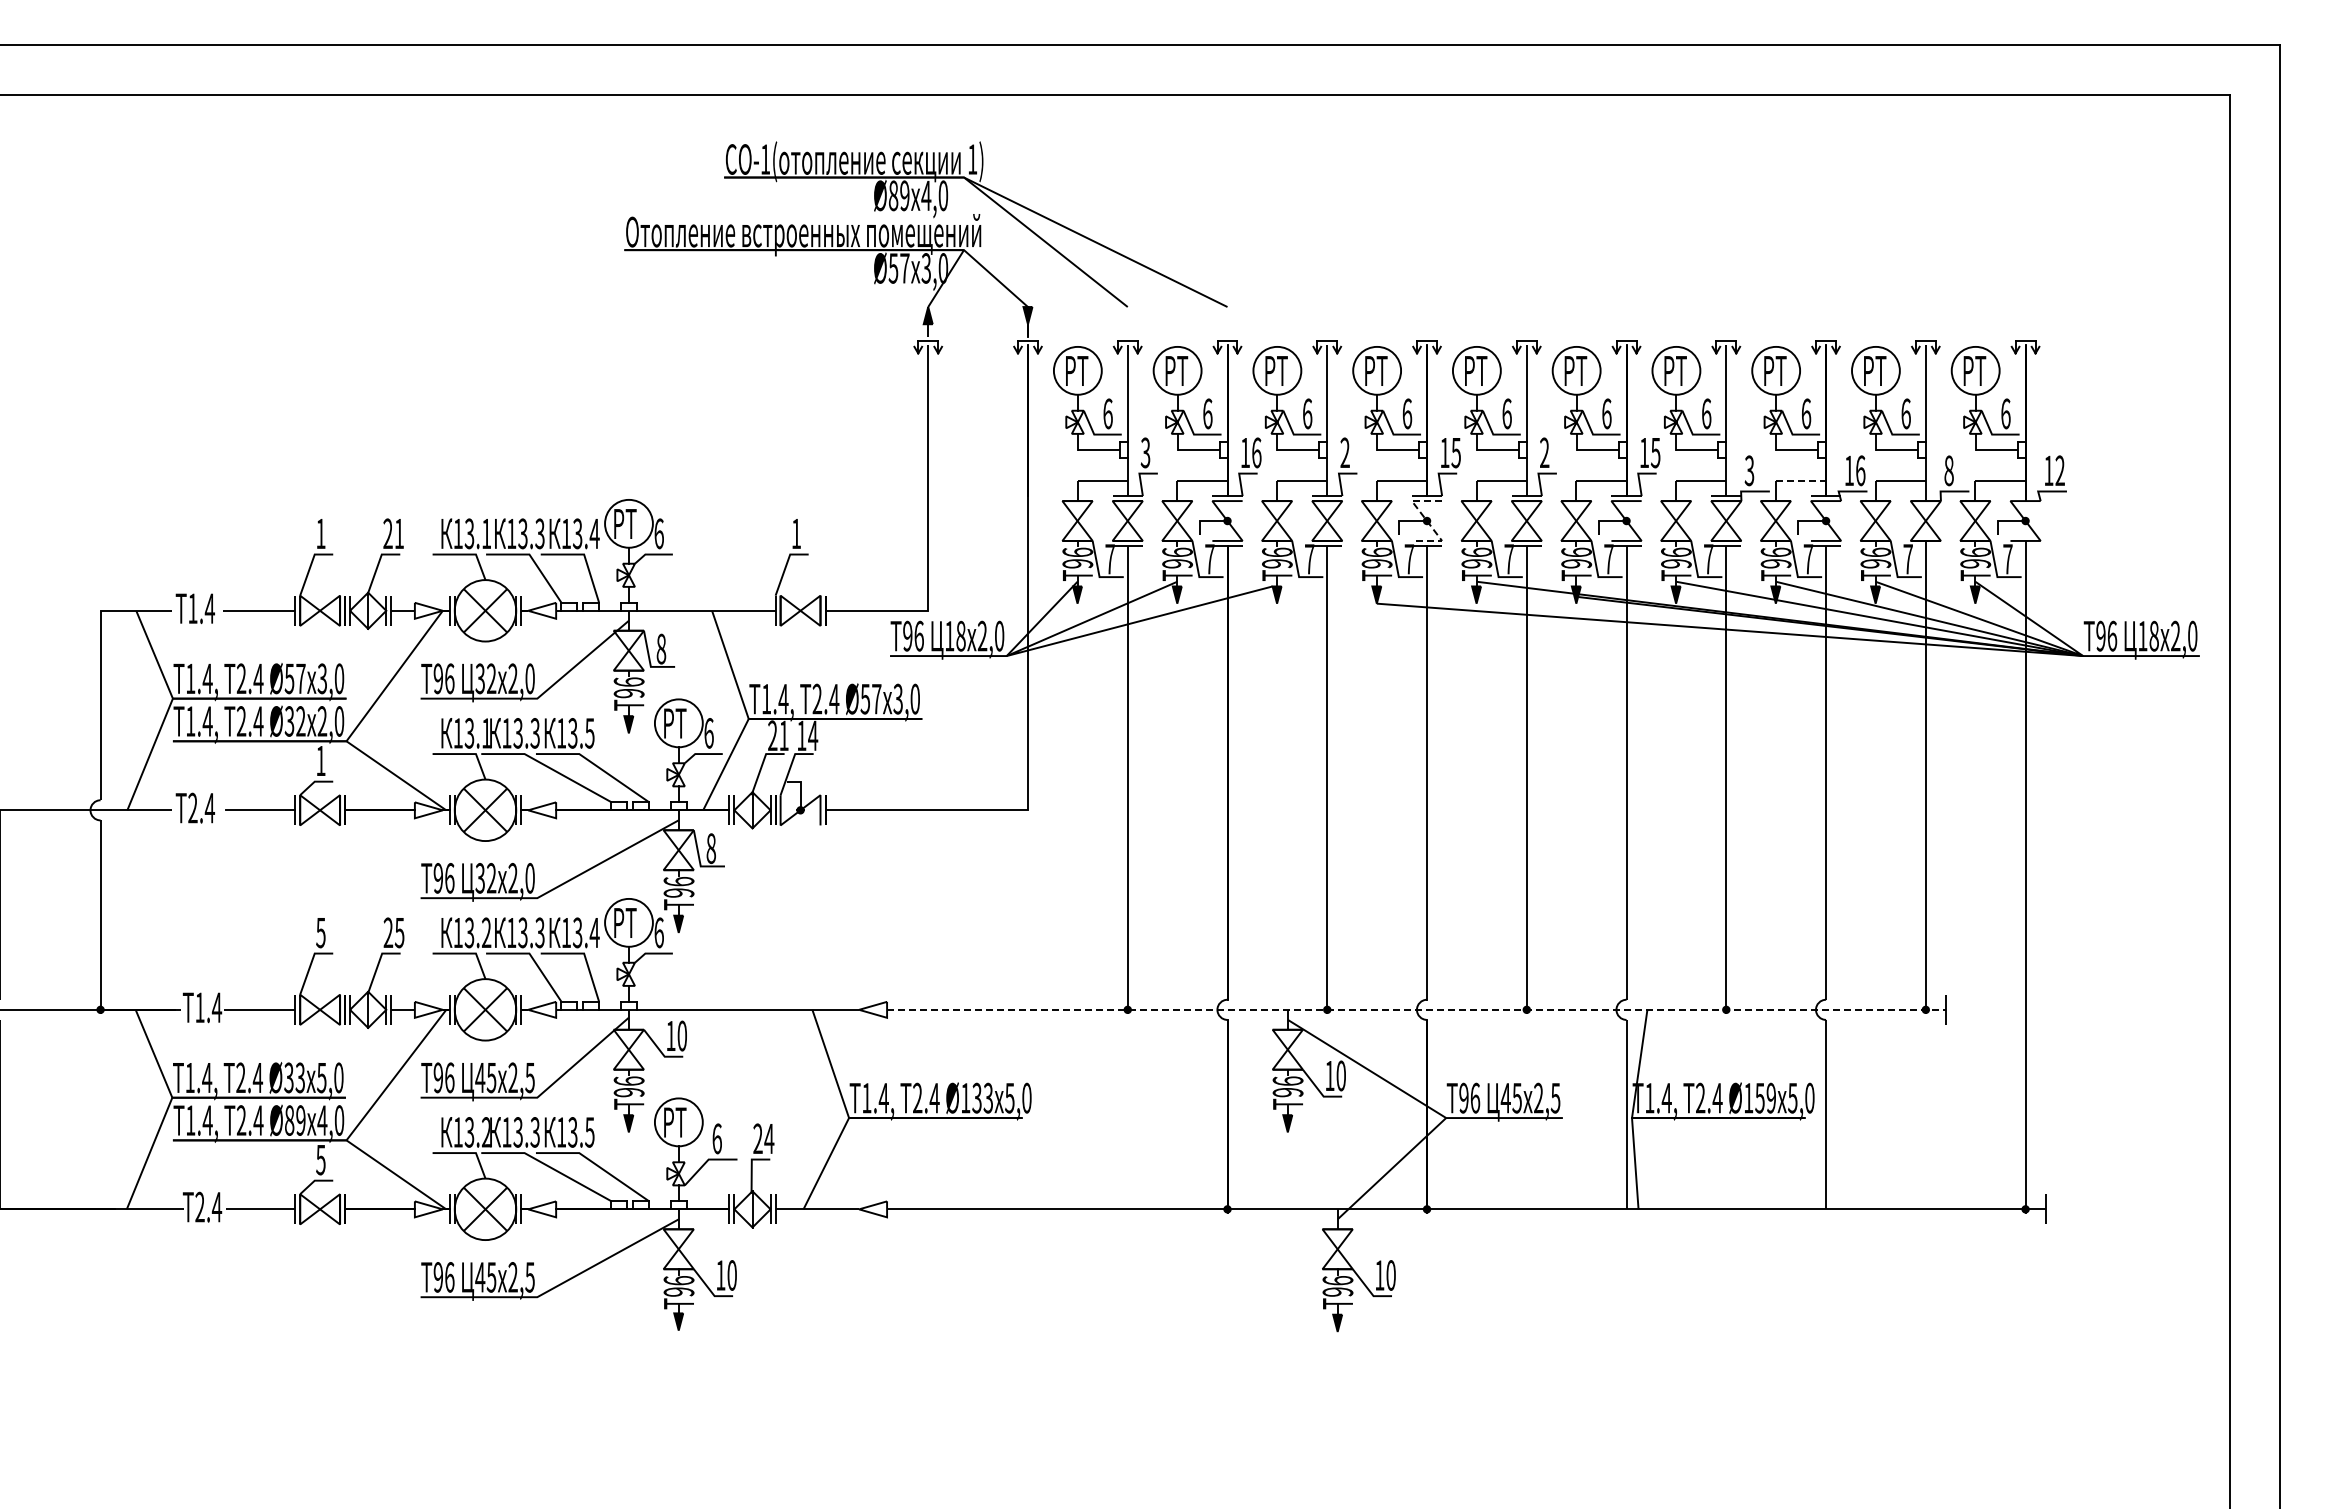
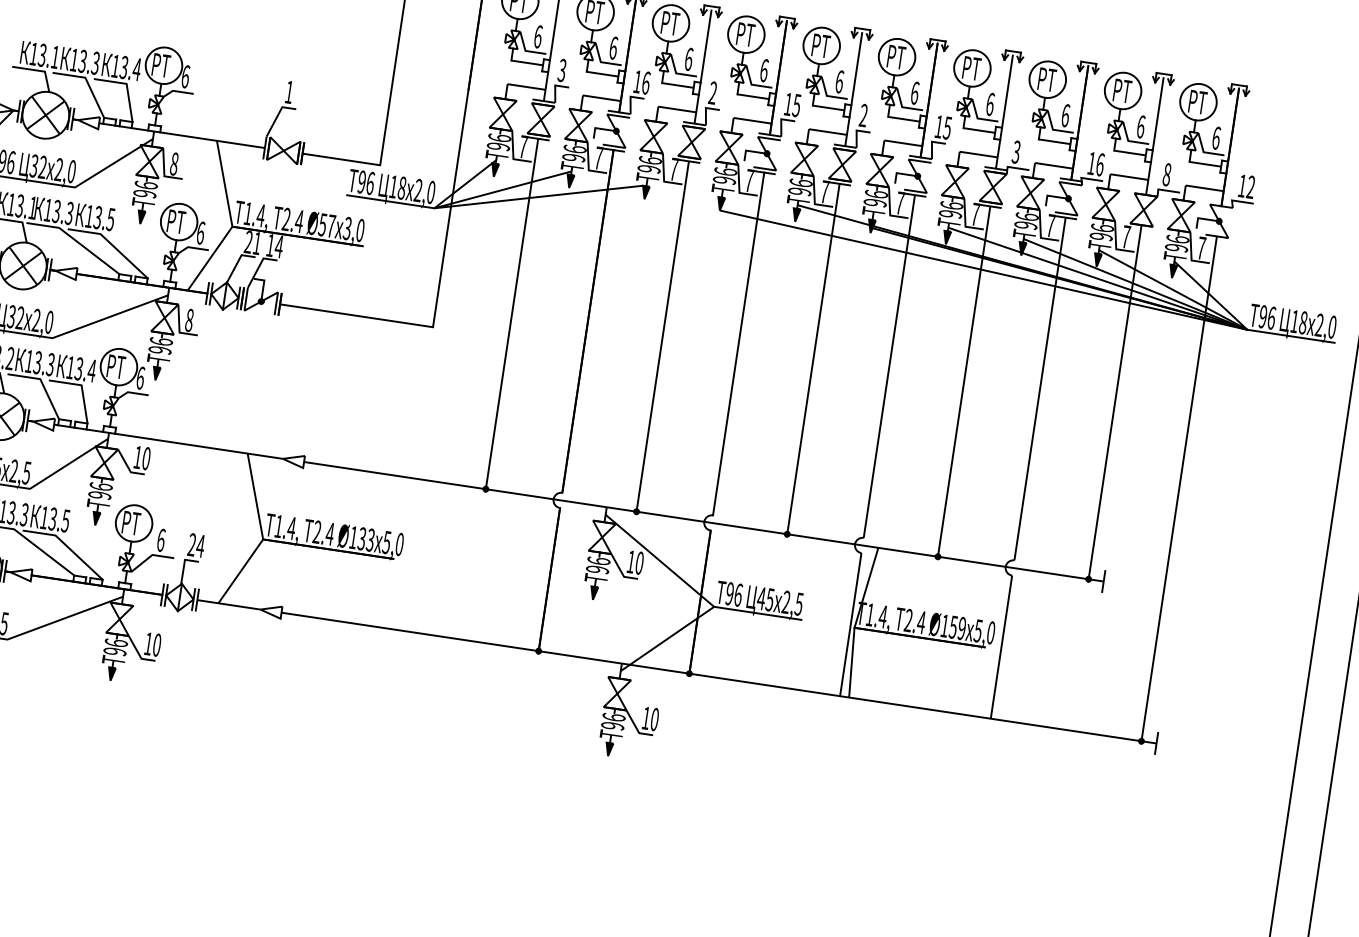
line: (1801, 481) -> (1054, 166), dashed -> solid
line: (1427, 521) -> (767, 154), dashed -> solid
line: (1416, 1009) -> (704, 521), dashed -> solid

